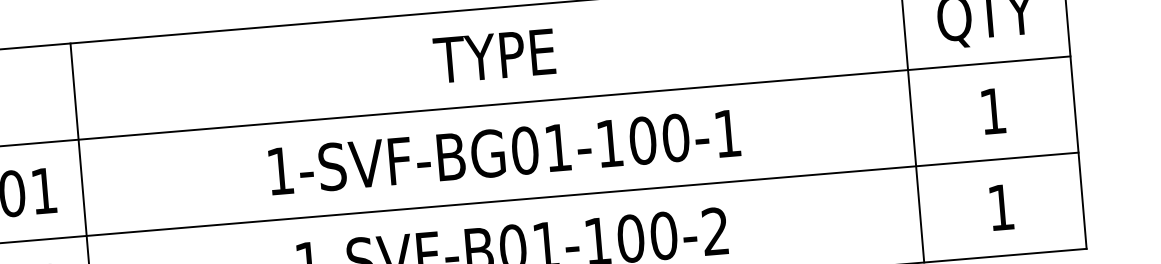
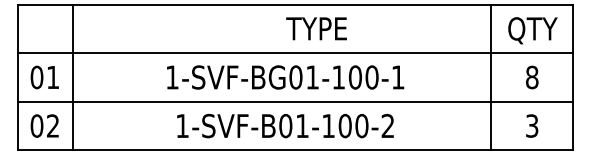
text: (494, 55) -> (316, 28), moved
text: (993, 111) -> (532, 77), 1 -> 8
text: (1001, 206) -> (532, 125), 1 -> 3

